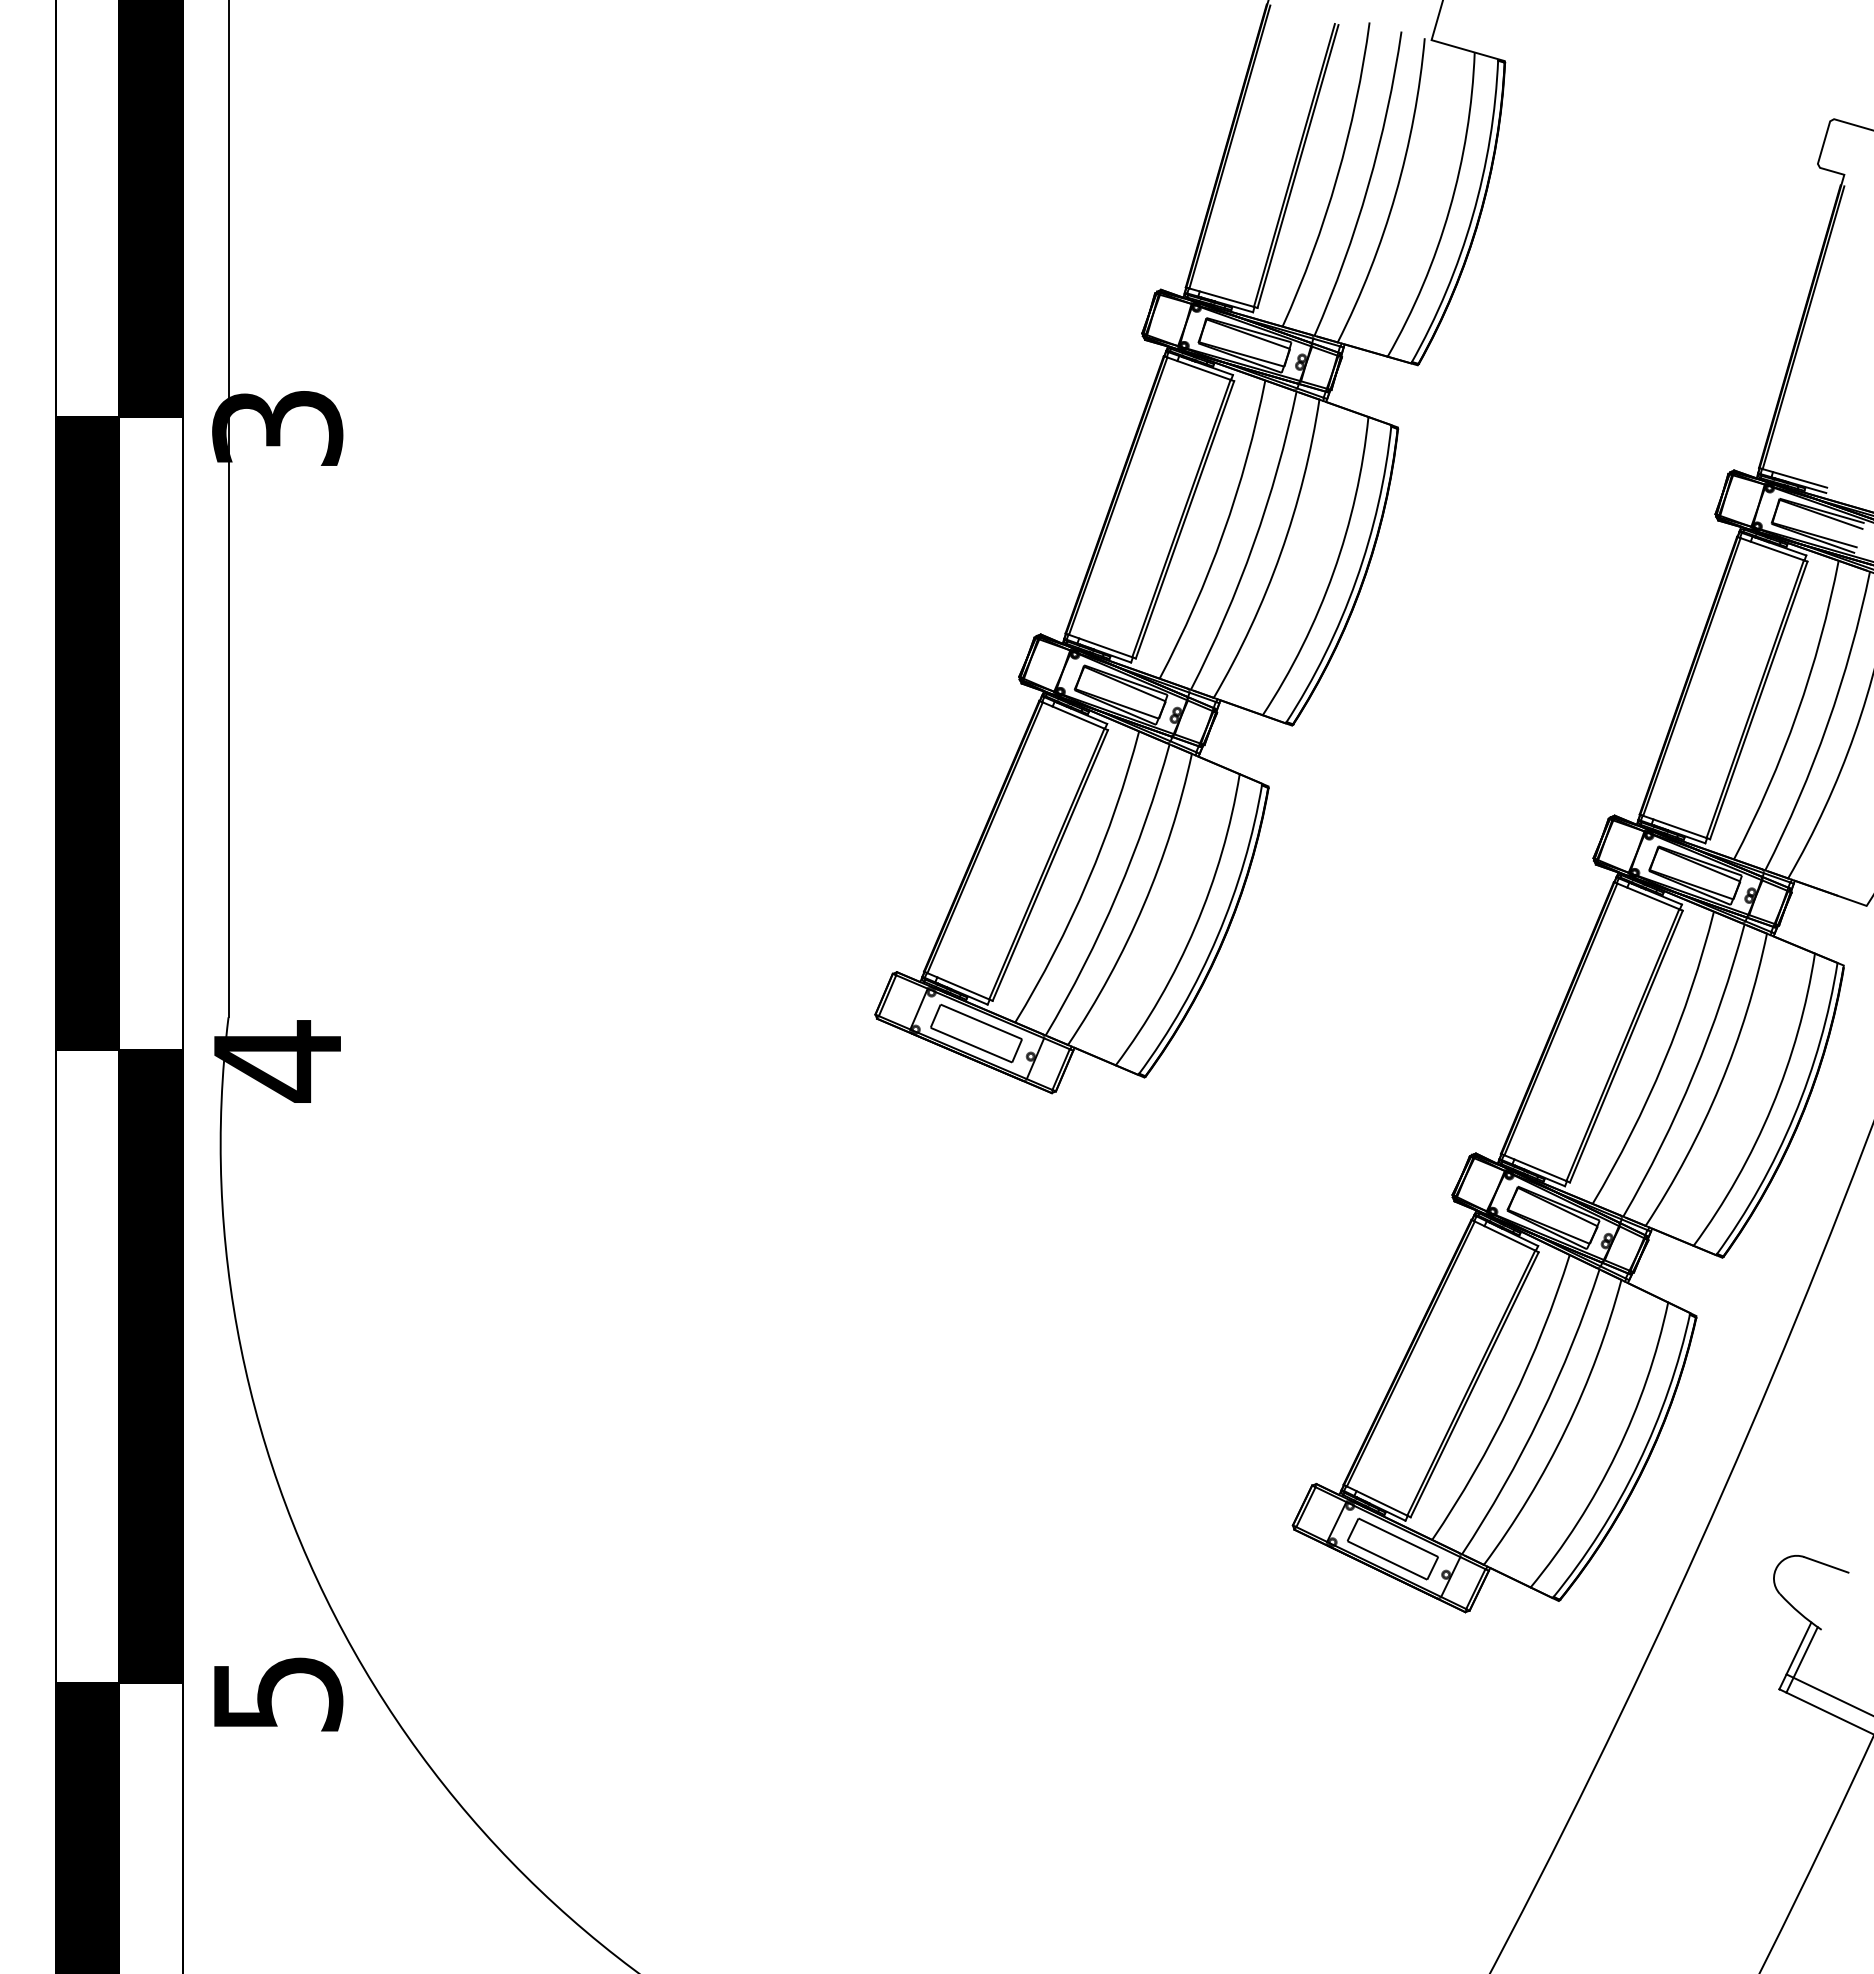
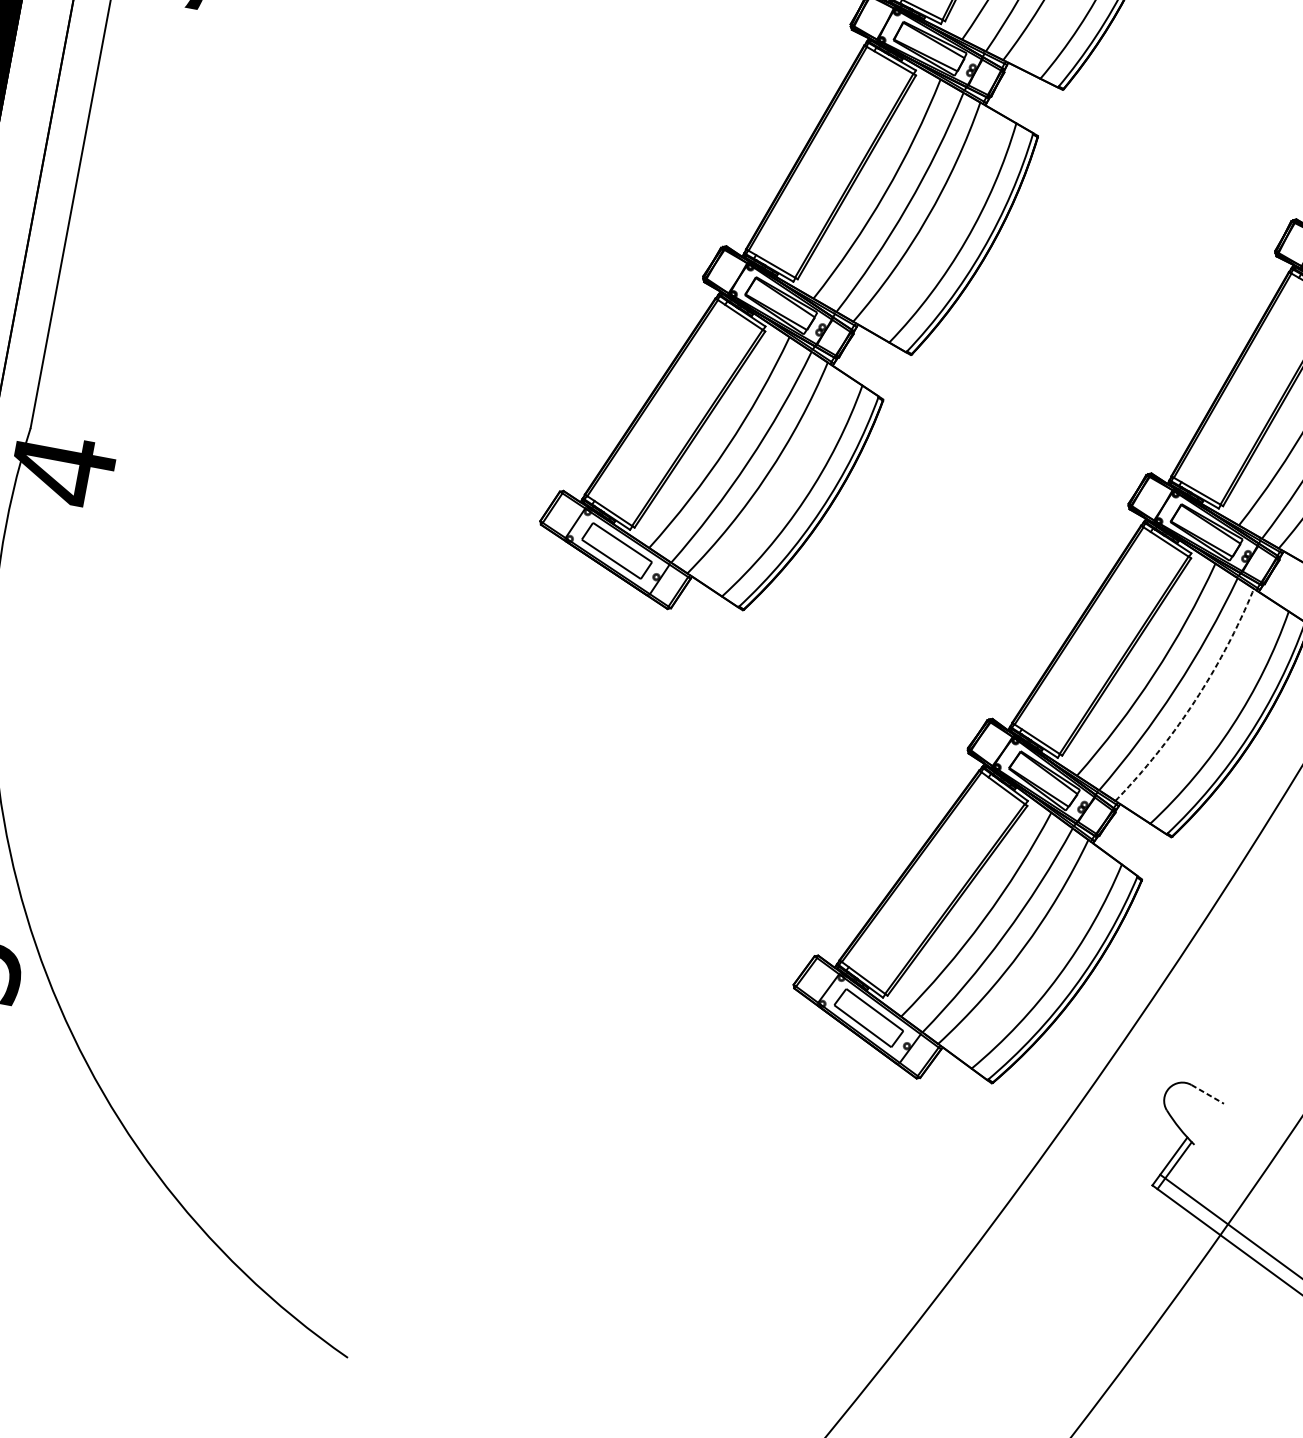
arc: (1720, 1085) -> (1195, 701), solid -> dashed
line: (1826, 1565) -> (1207, 1094), solid -> dashed

